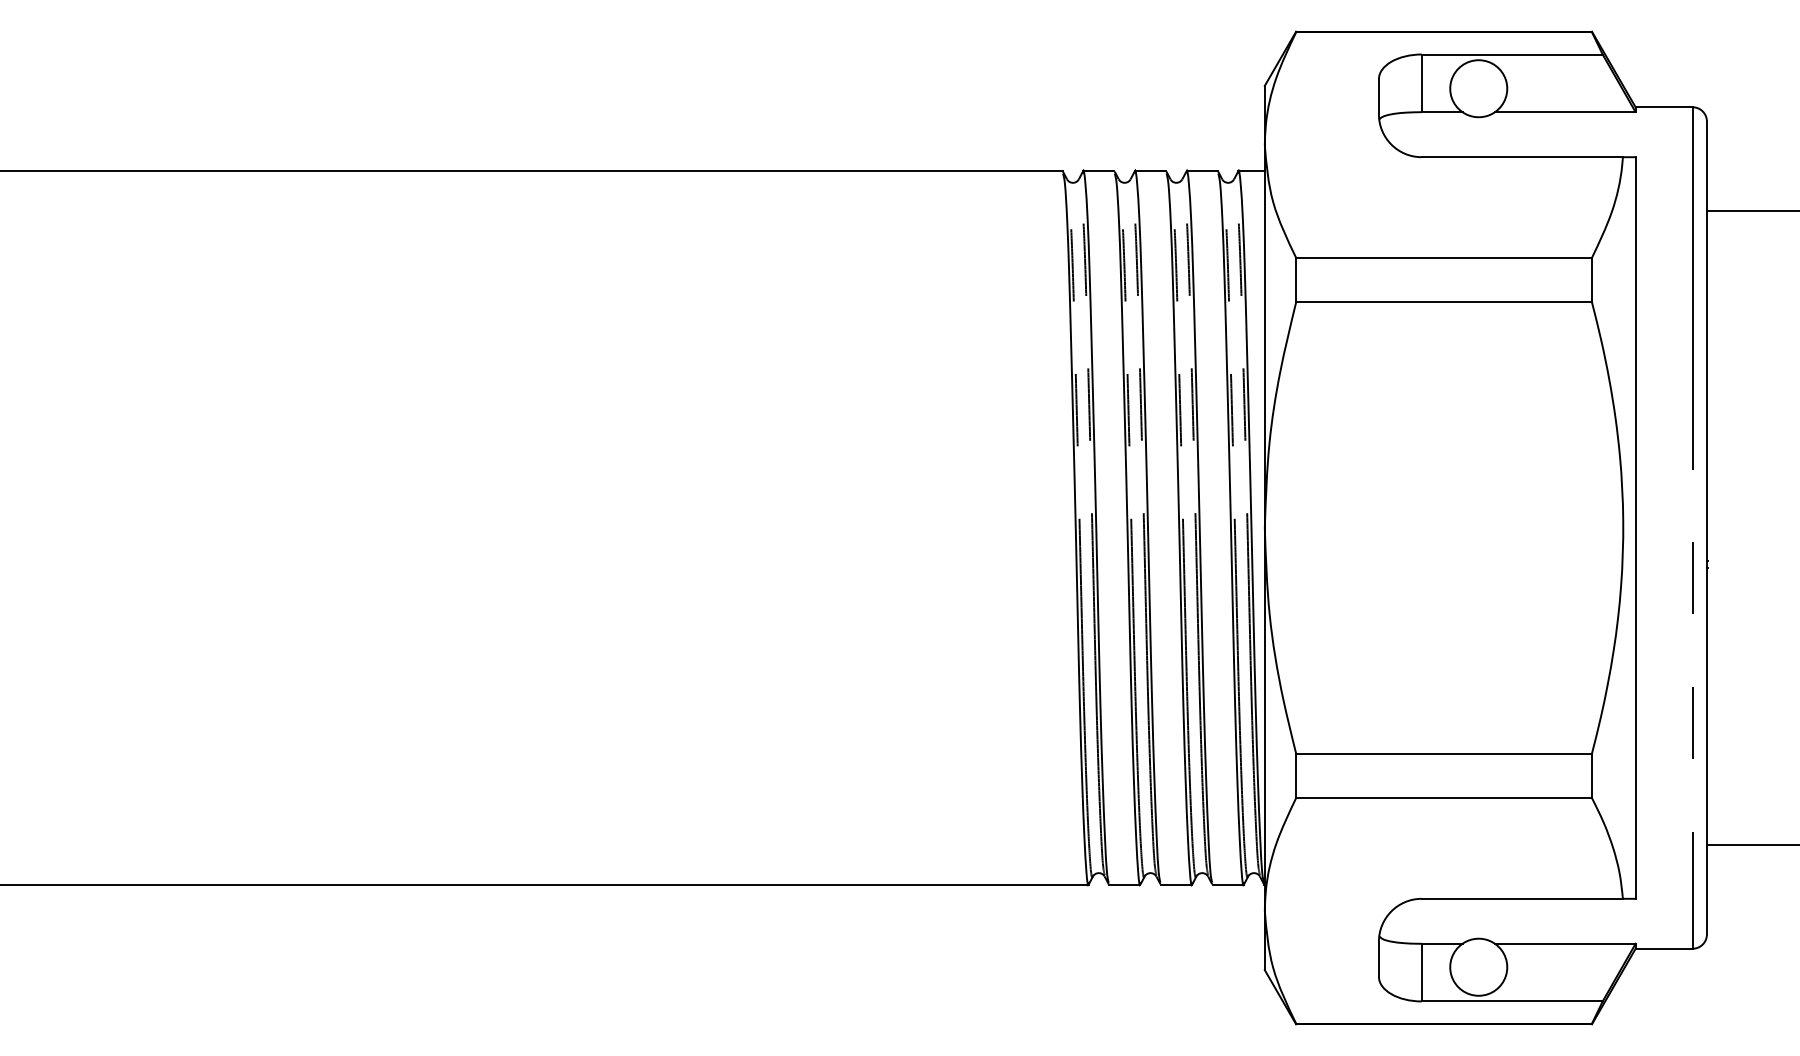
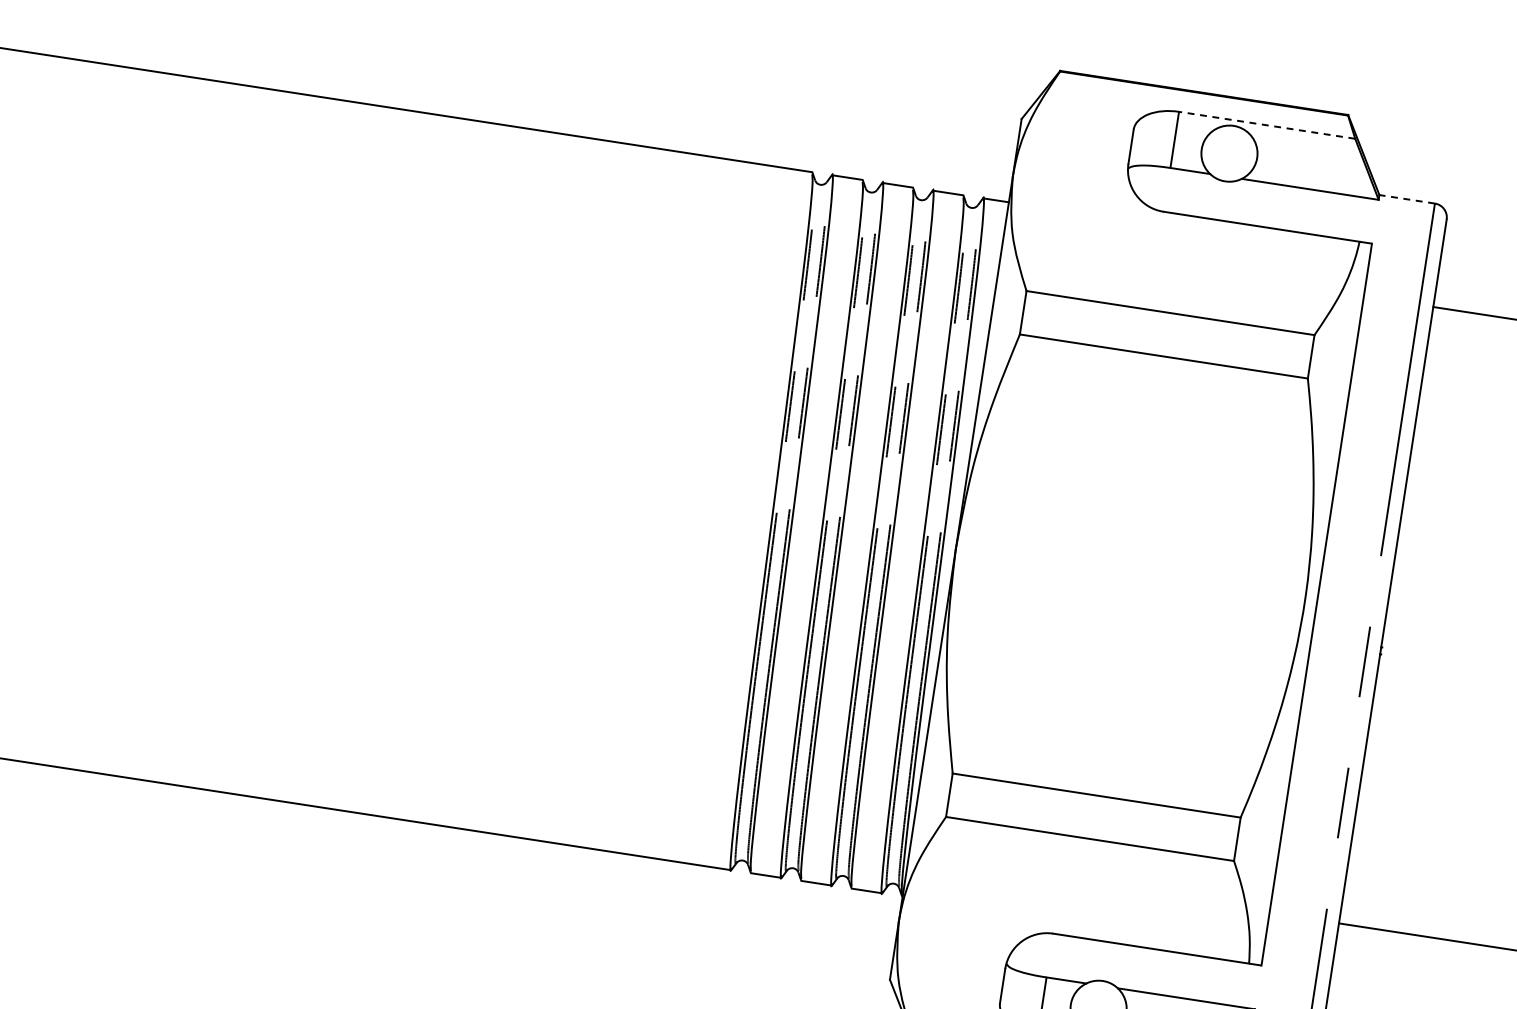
line: (1512, 54) -> (1267, 125), solid -> dashed
line: (1664, 107) -> (1407, 199), solid -> dashed

